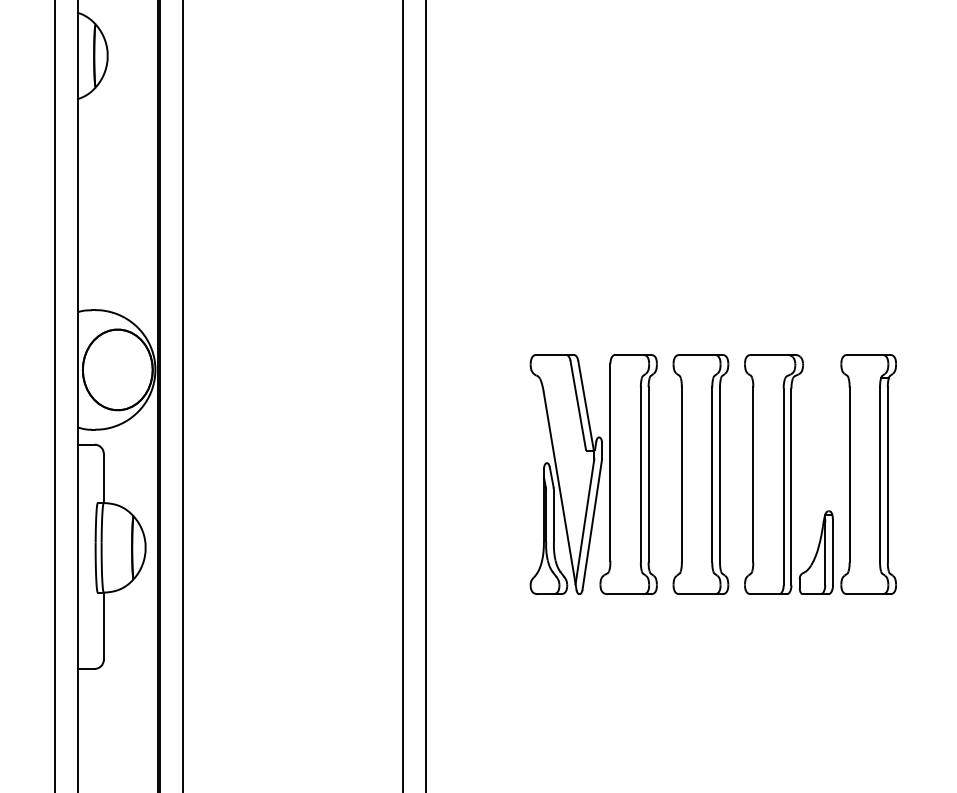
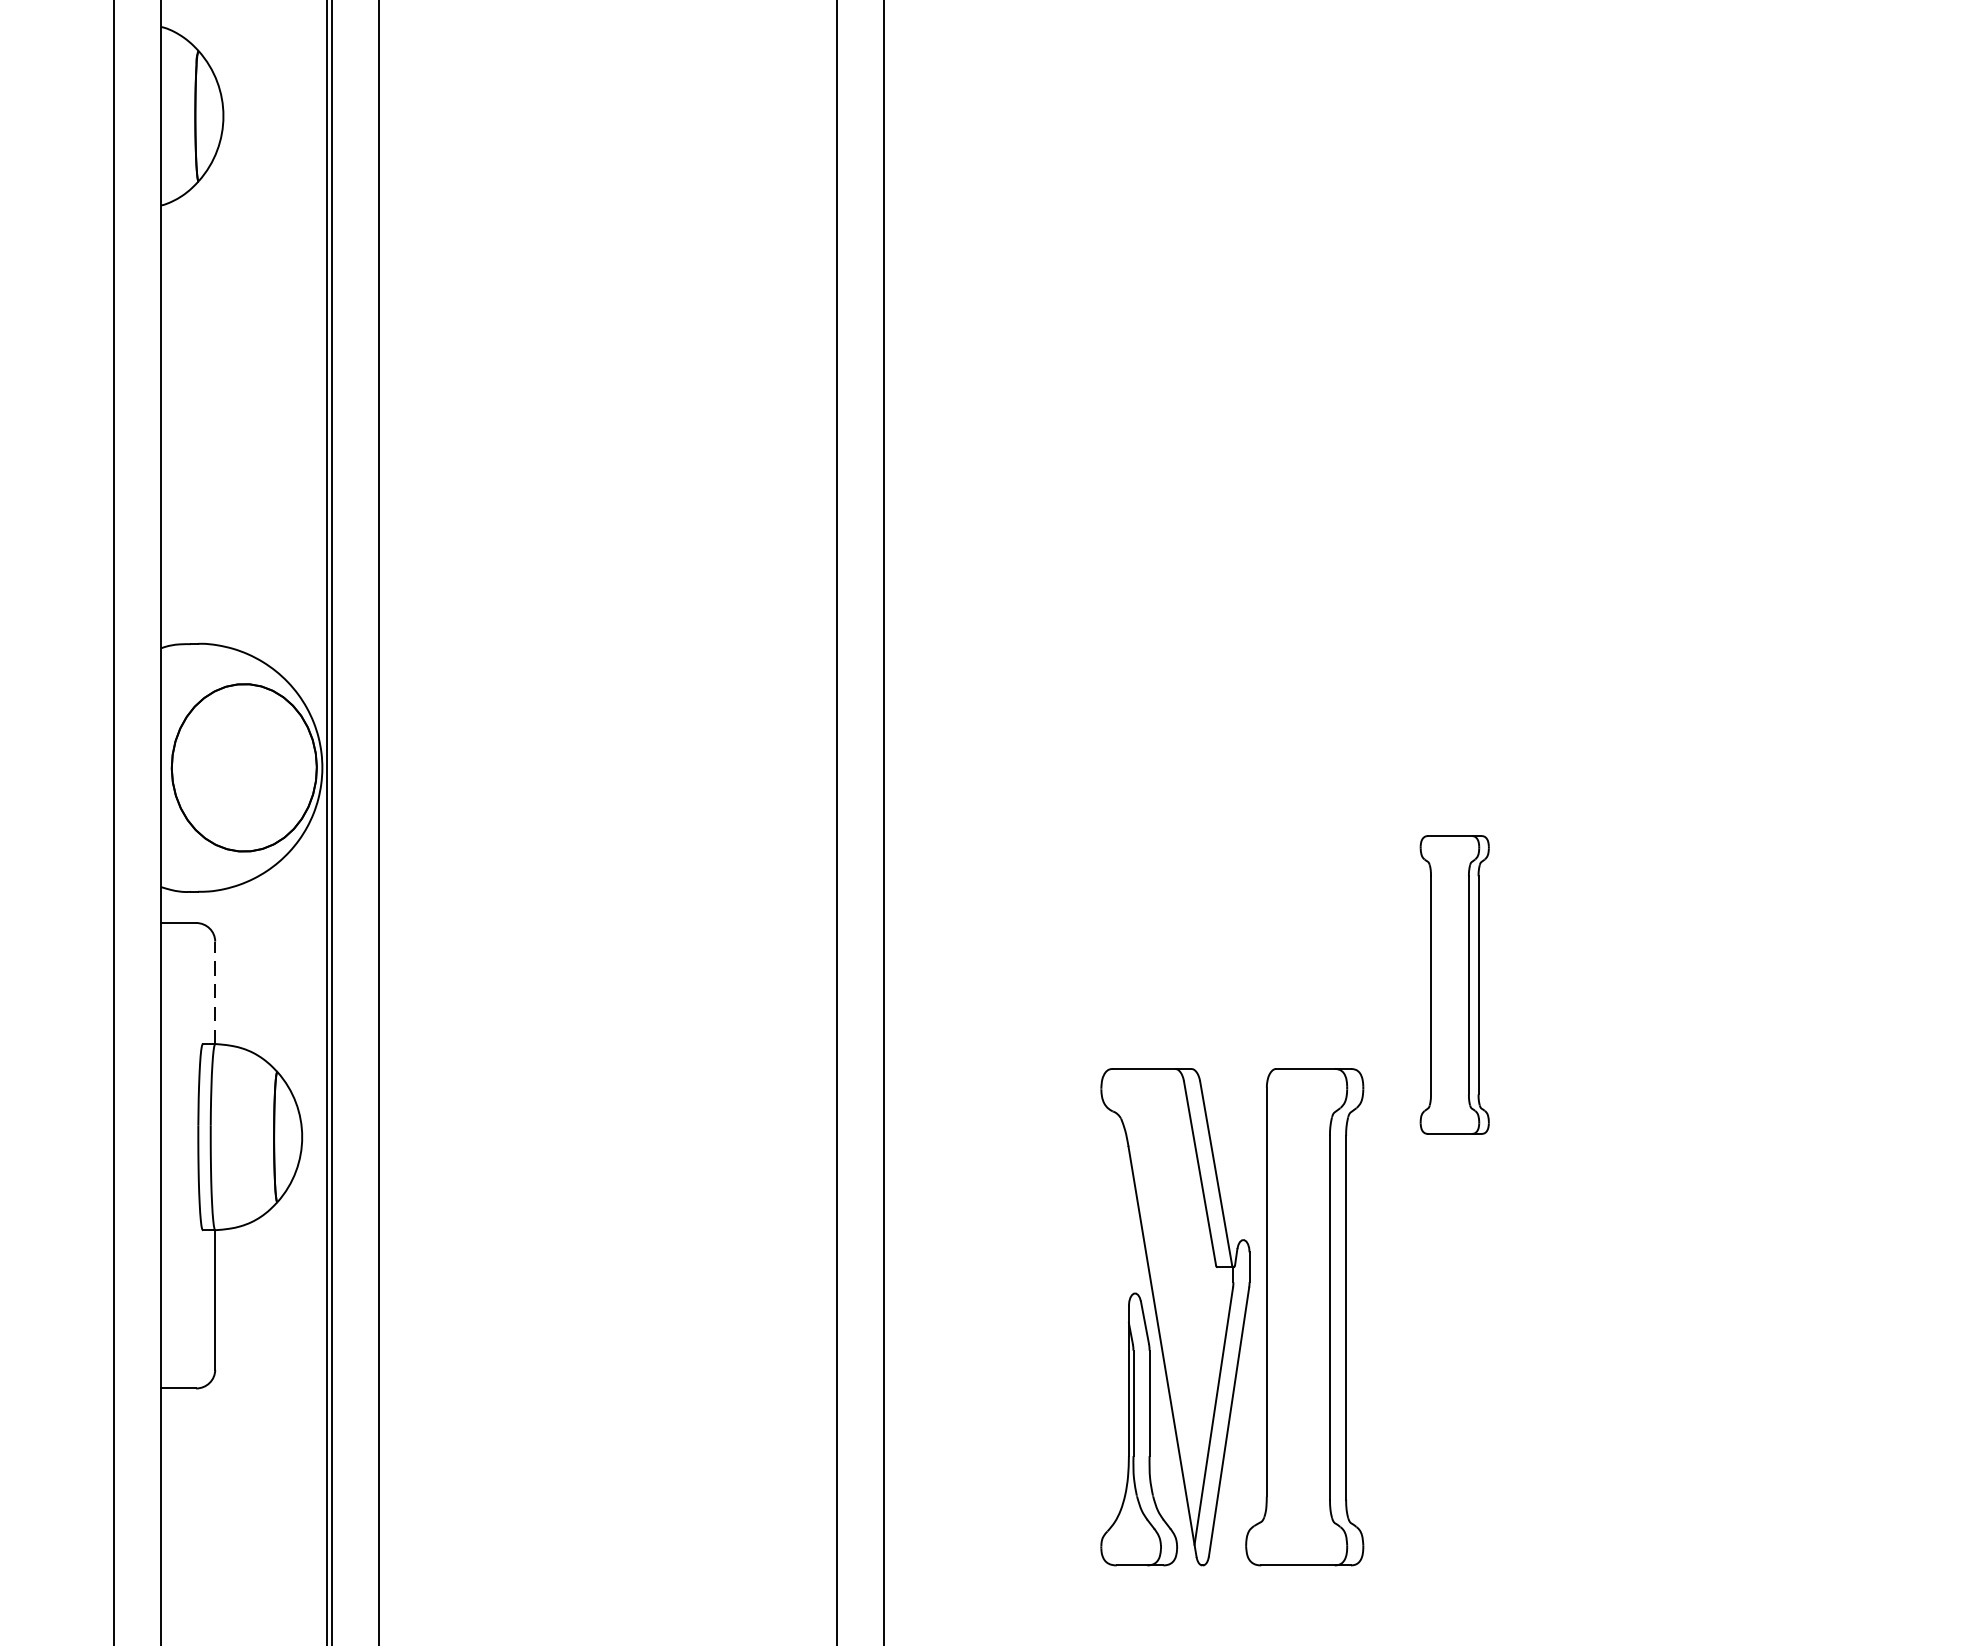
part: (593, 474) -> (1231, 1317), moved
part: (700, 474) -> (1453, 984), size x0.6
part: (791, 474) -> (1642, 984), removed
line: (103, 478) -> (214, 993), solid -> dashed

